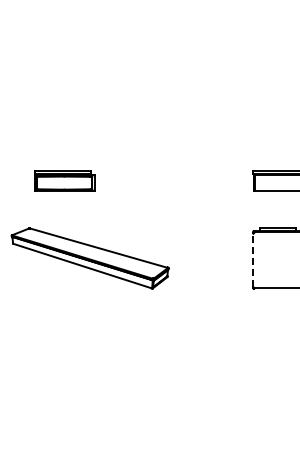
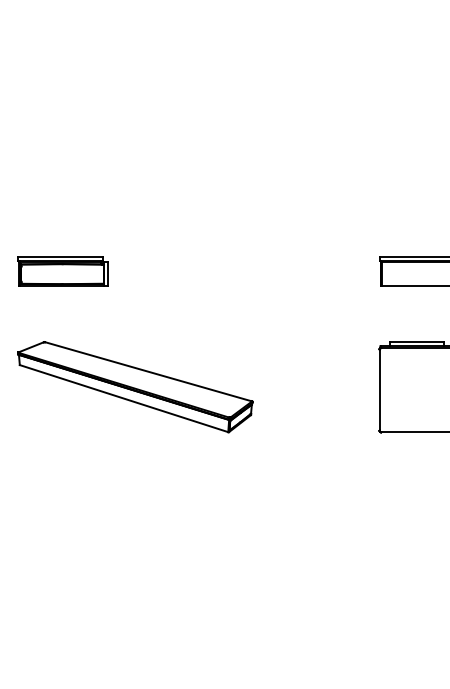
part: (64, 180) -> (62, 270), moved
line: (253, 259) -> (380, 388), dashed -> solid

